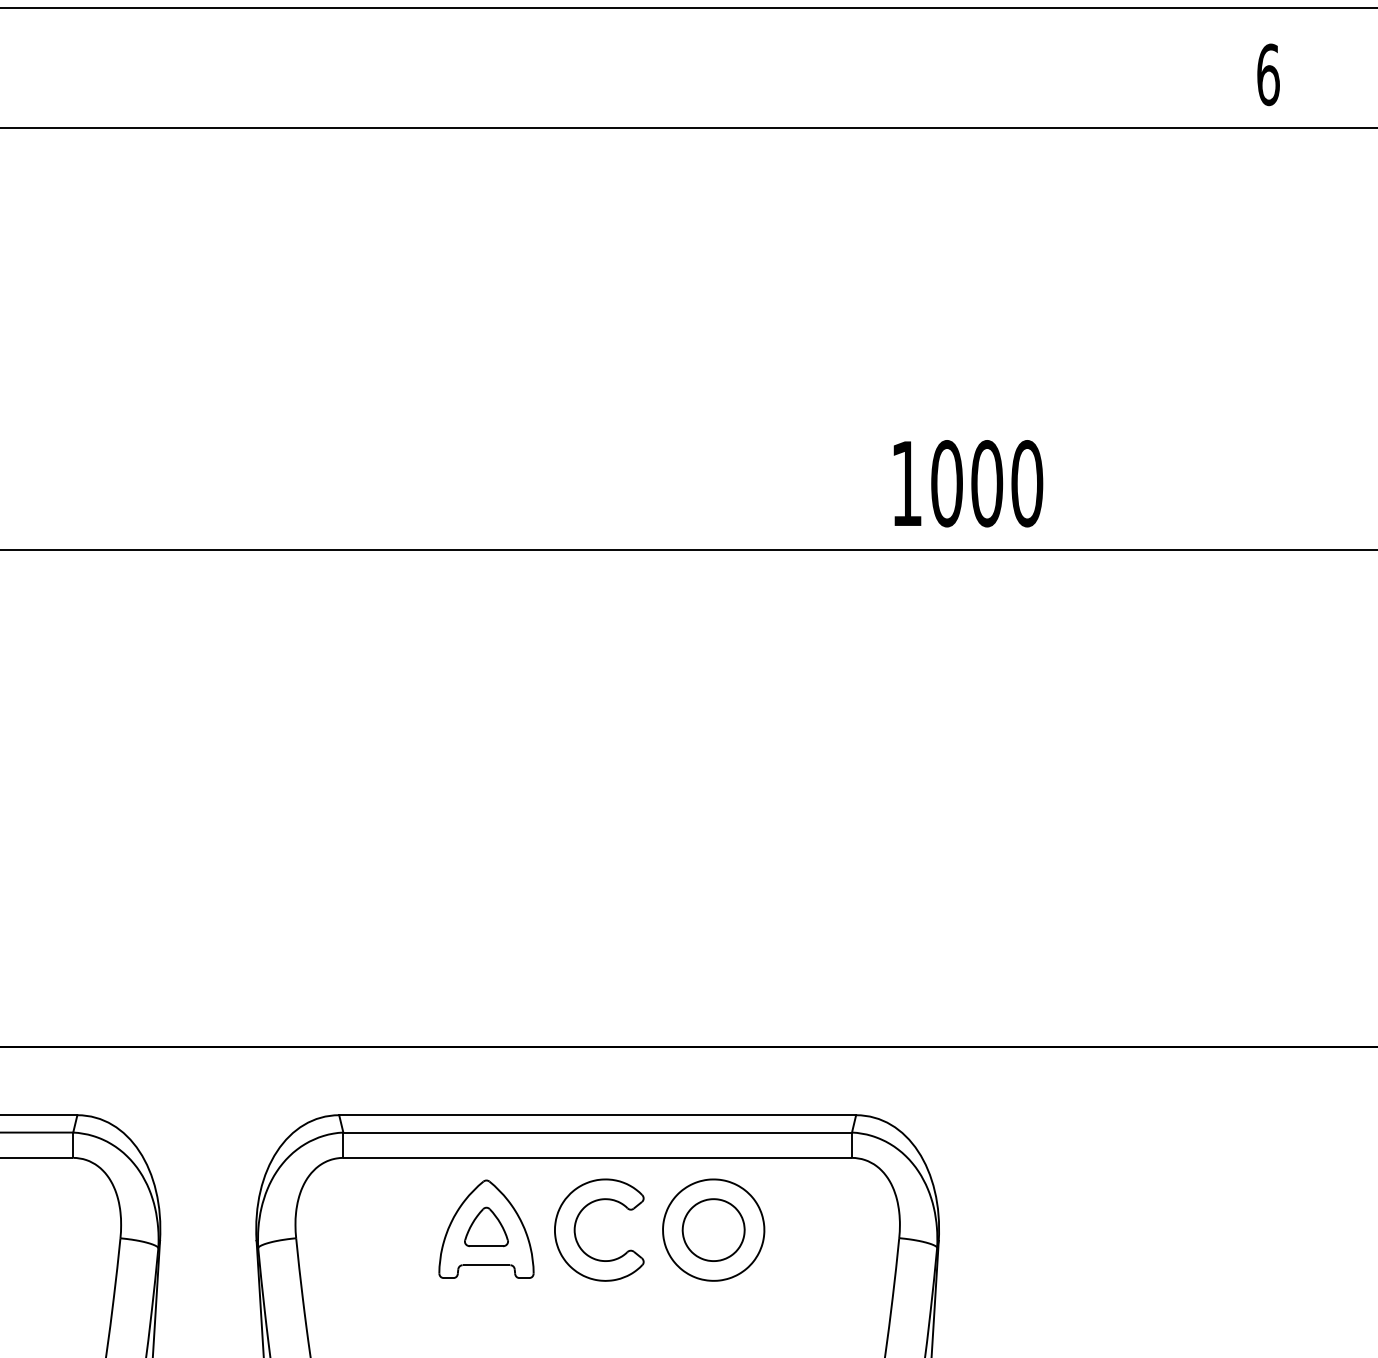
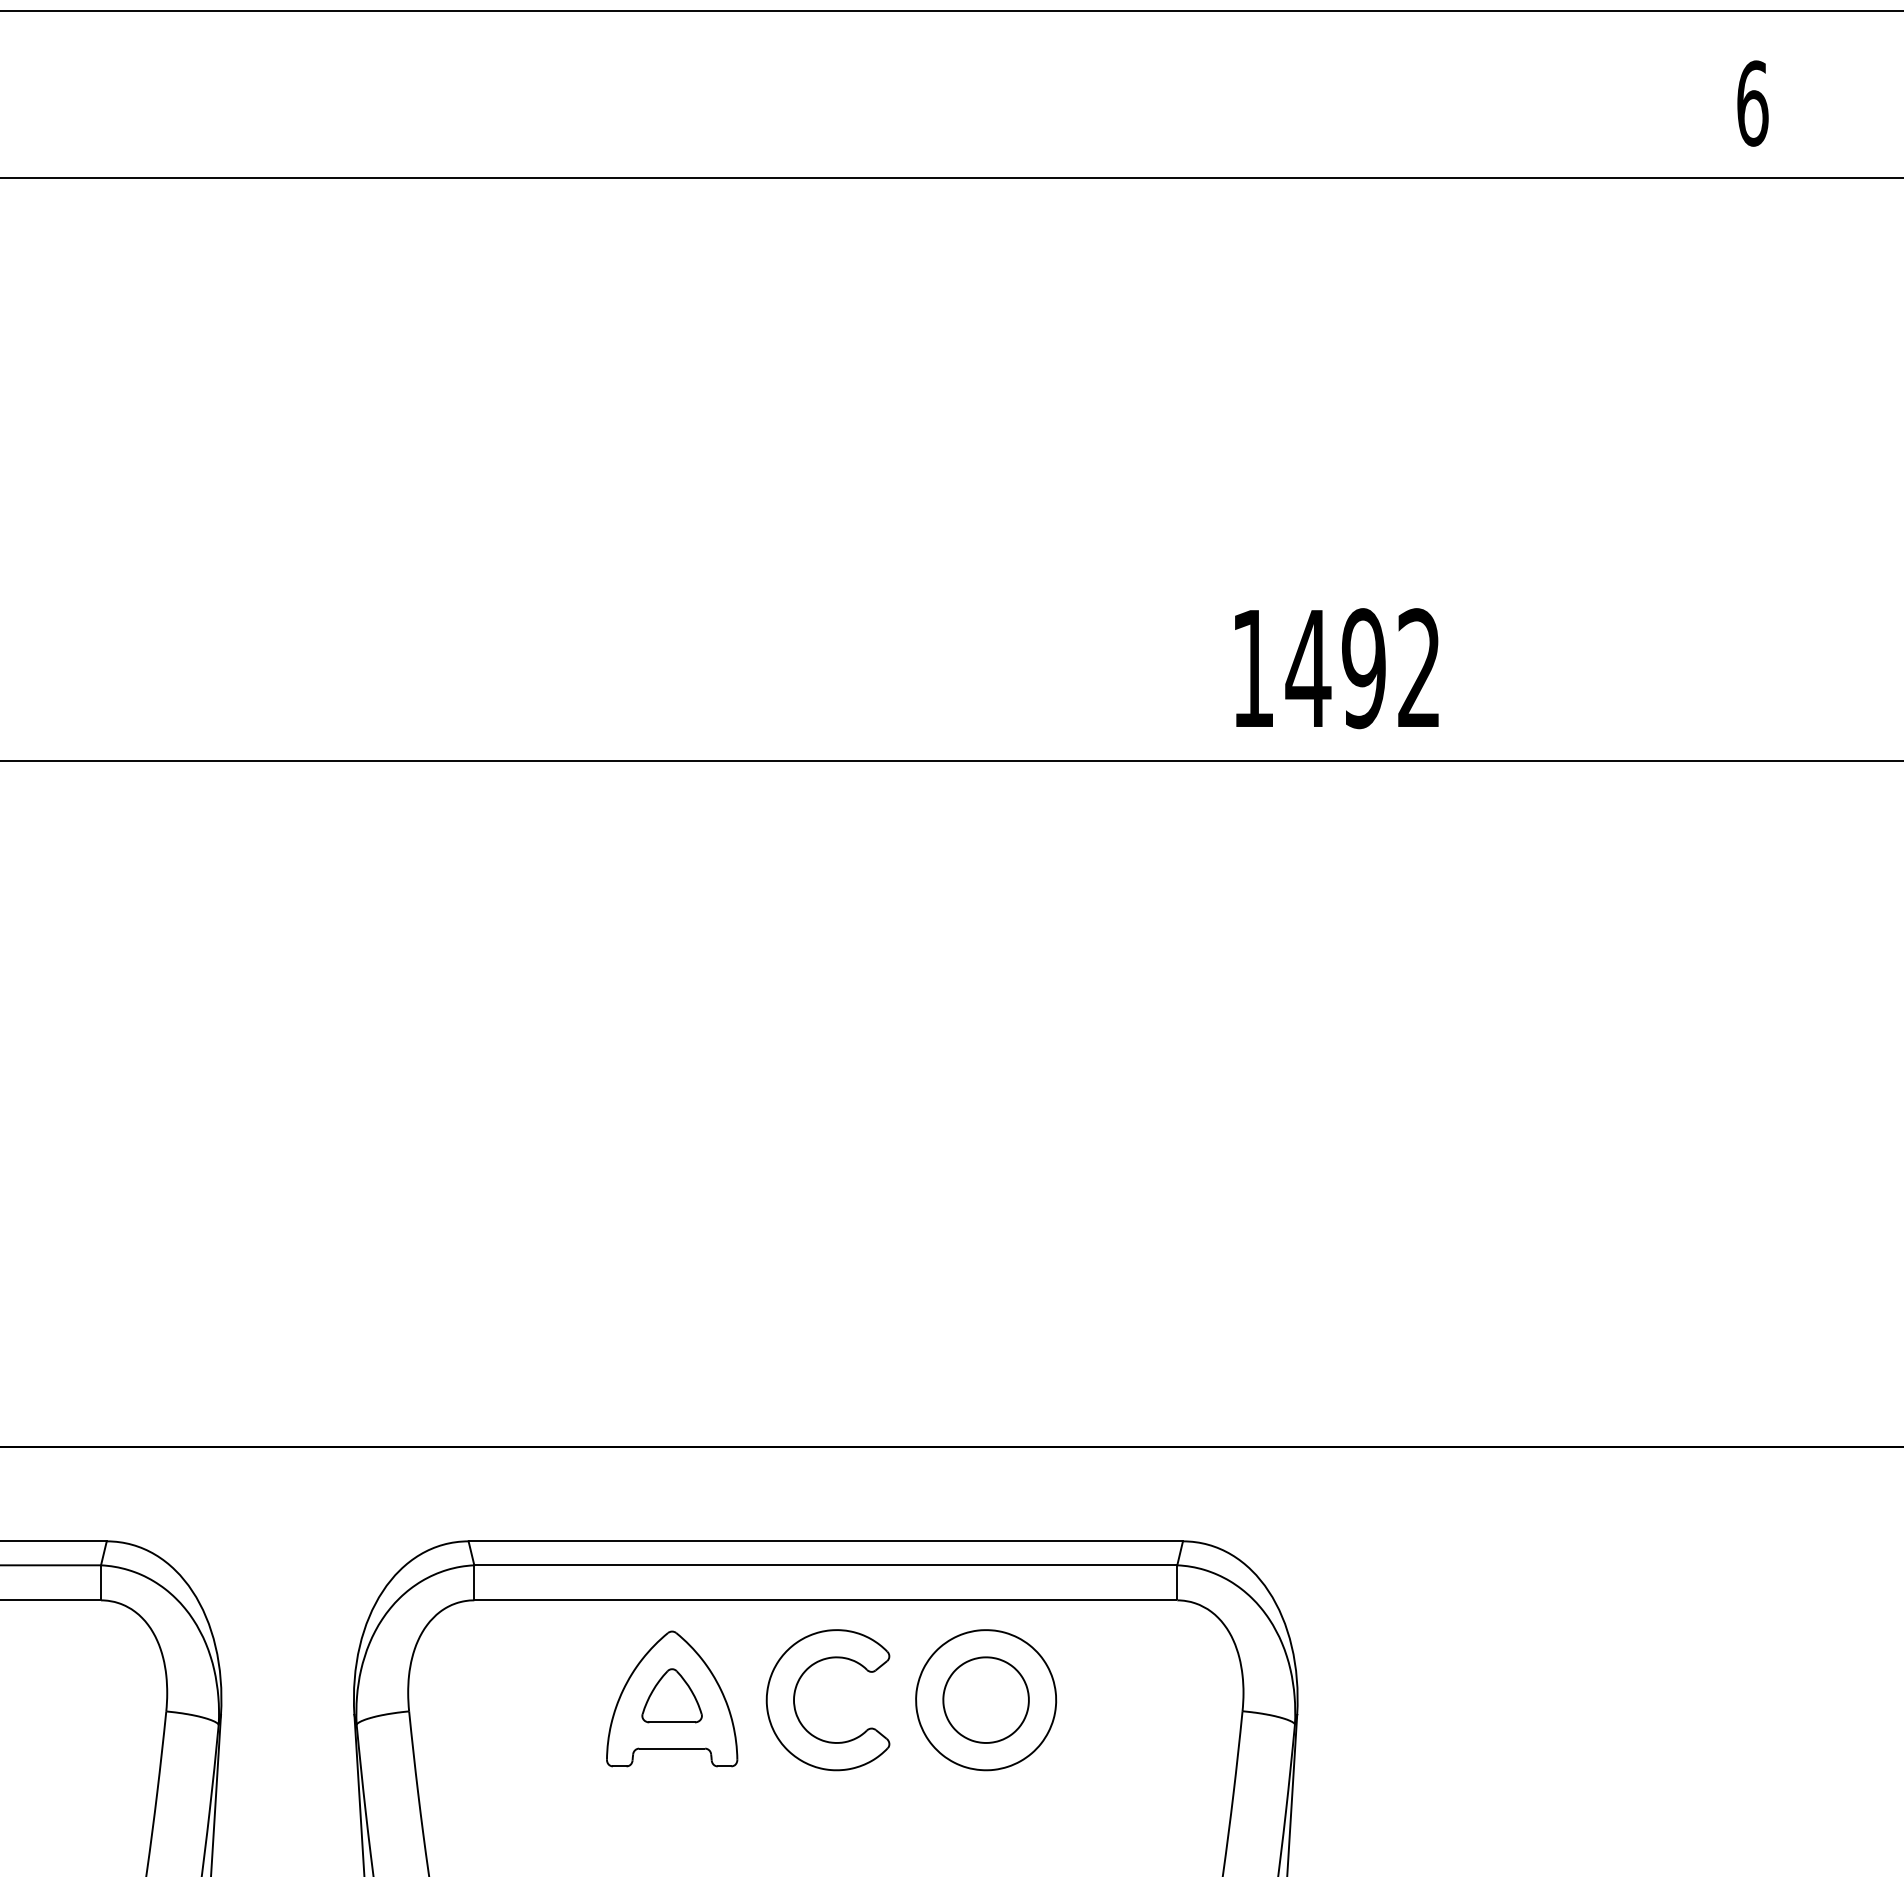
text: (986, 483) -> (1363, 668), 1000 -> 1492

